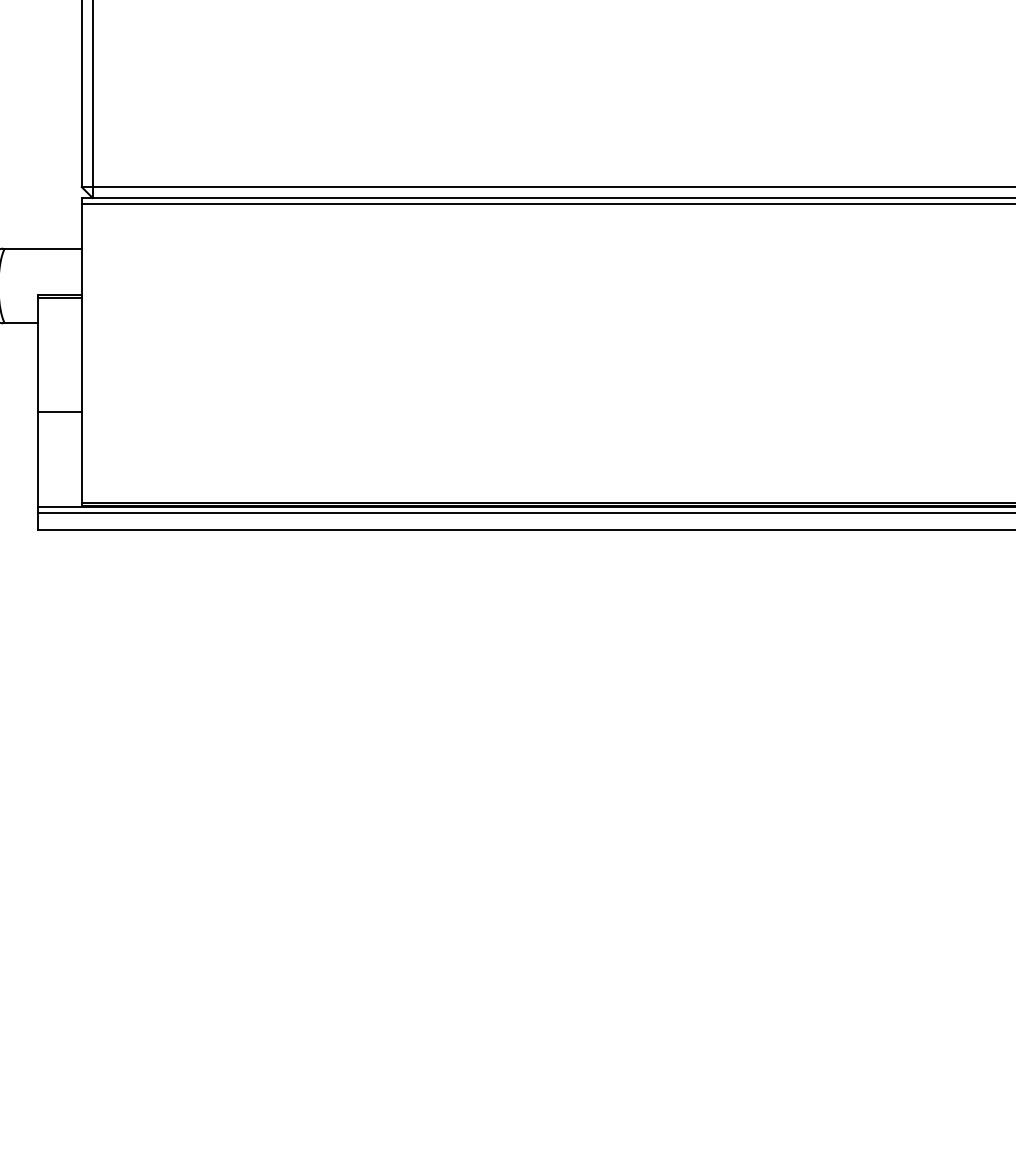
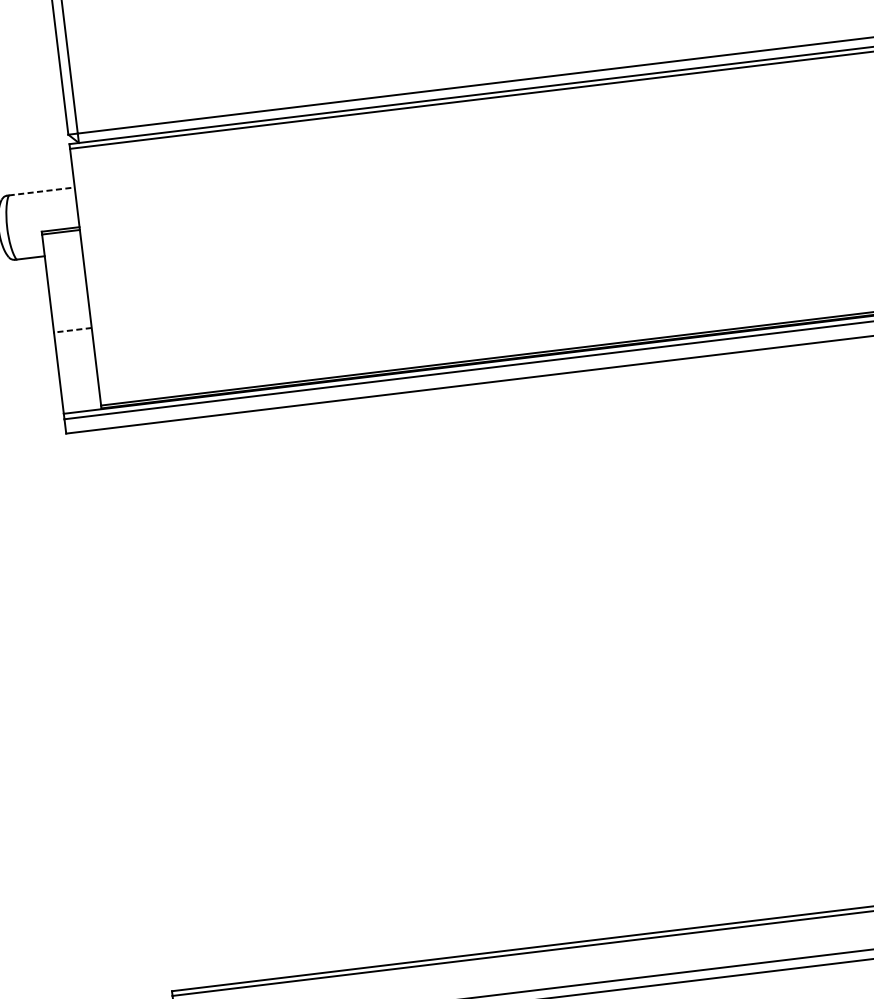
line: (43, 248) -> (41, 191), solid -> dashed
line: (59, 412) -> (72, 330), solid -> dashed

